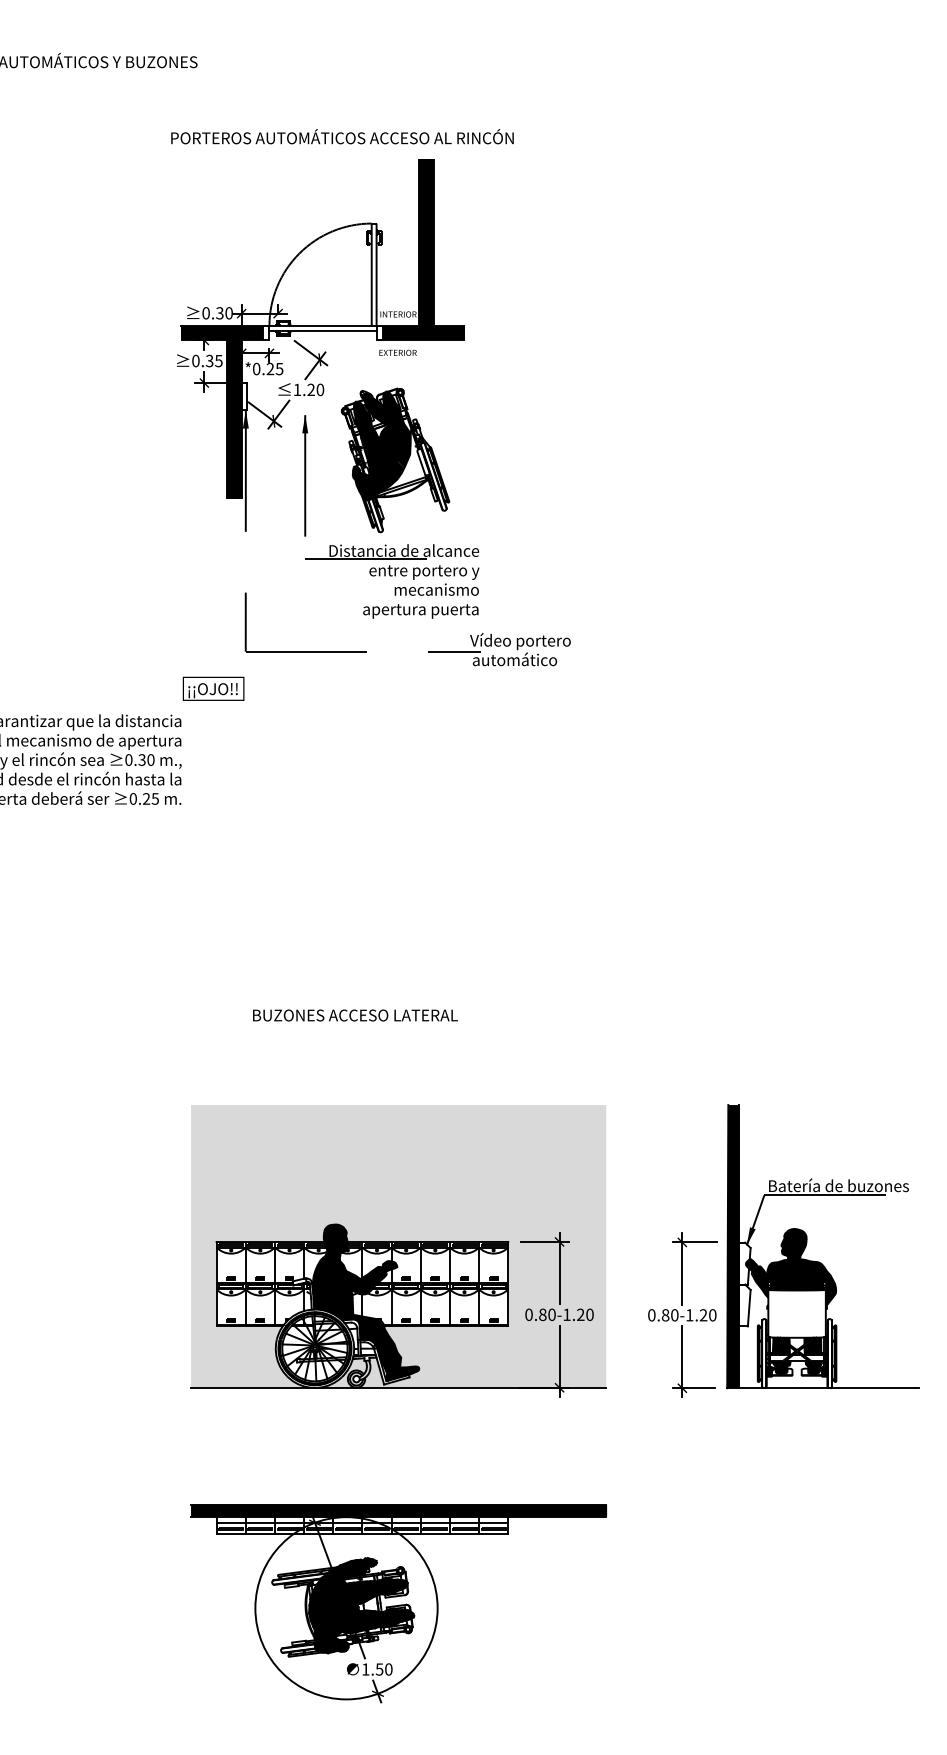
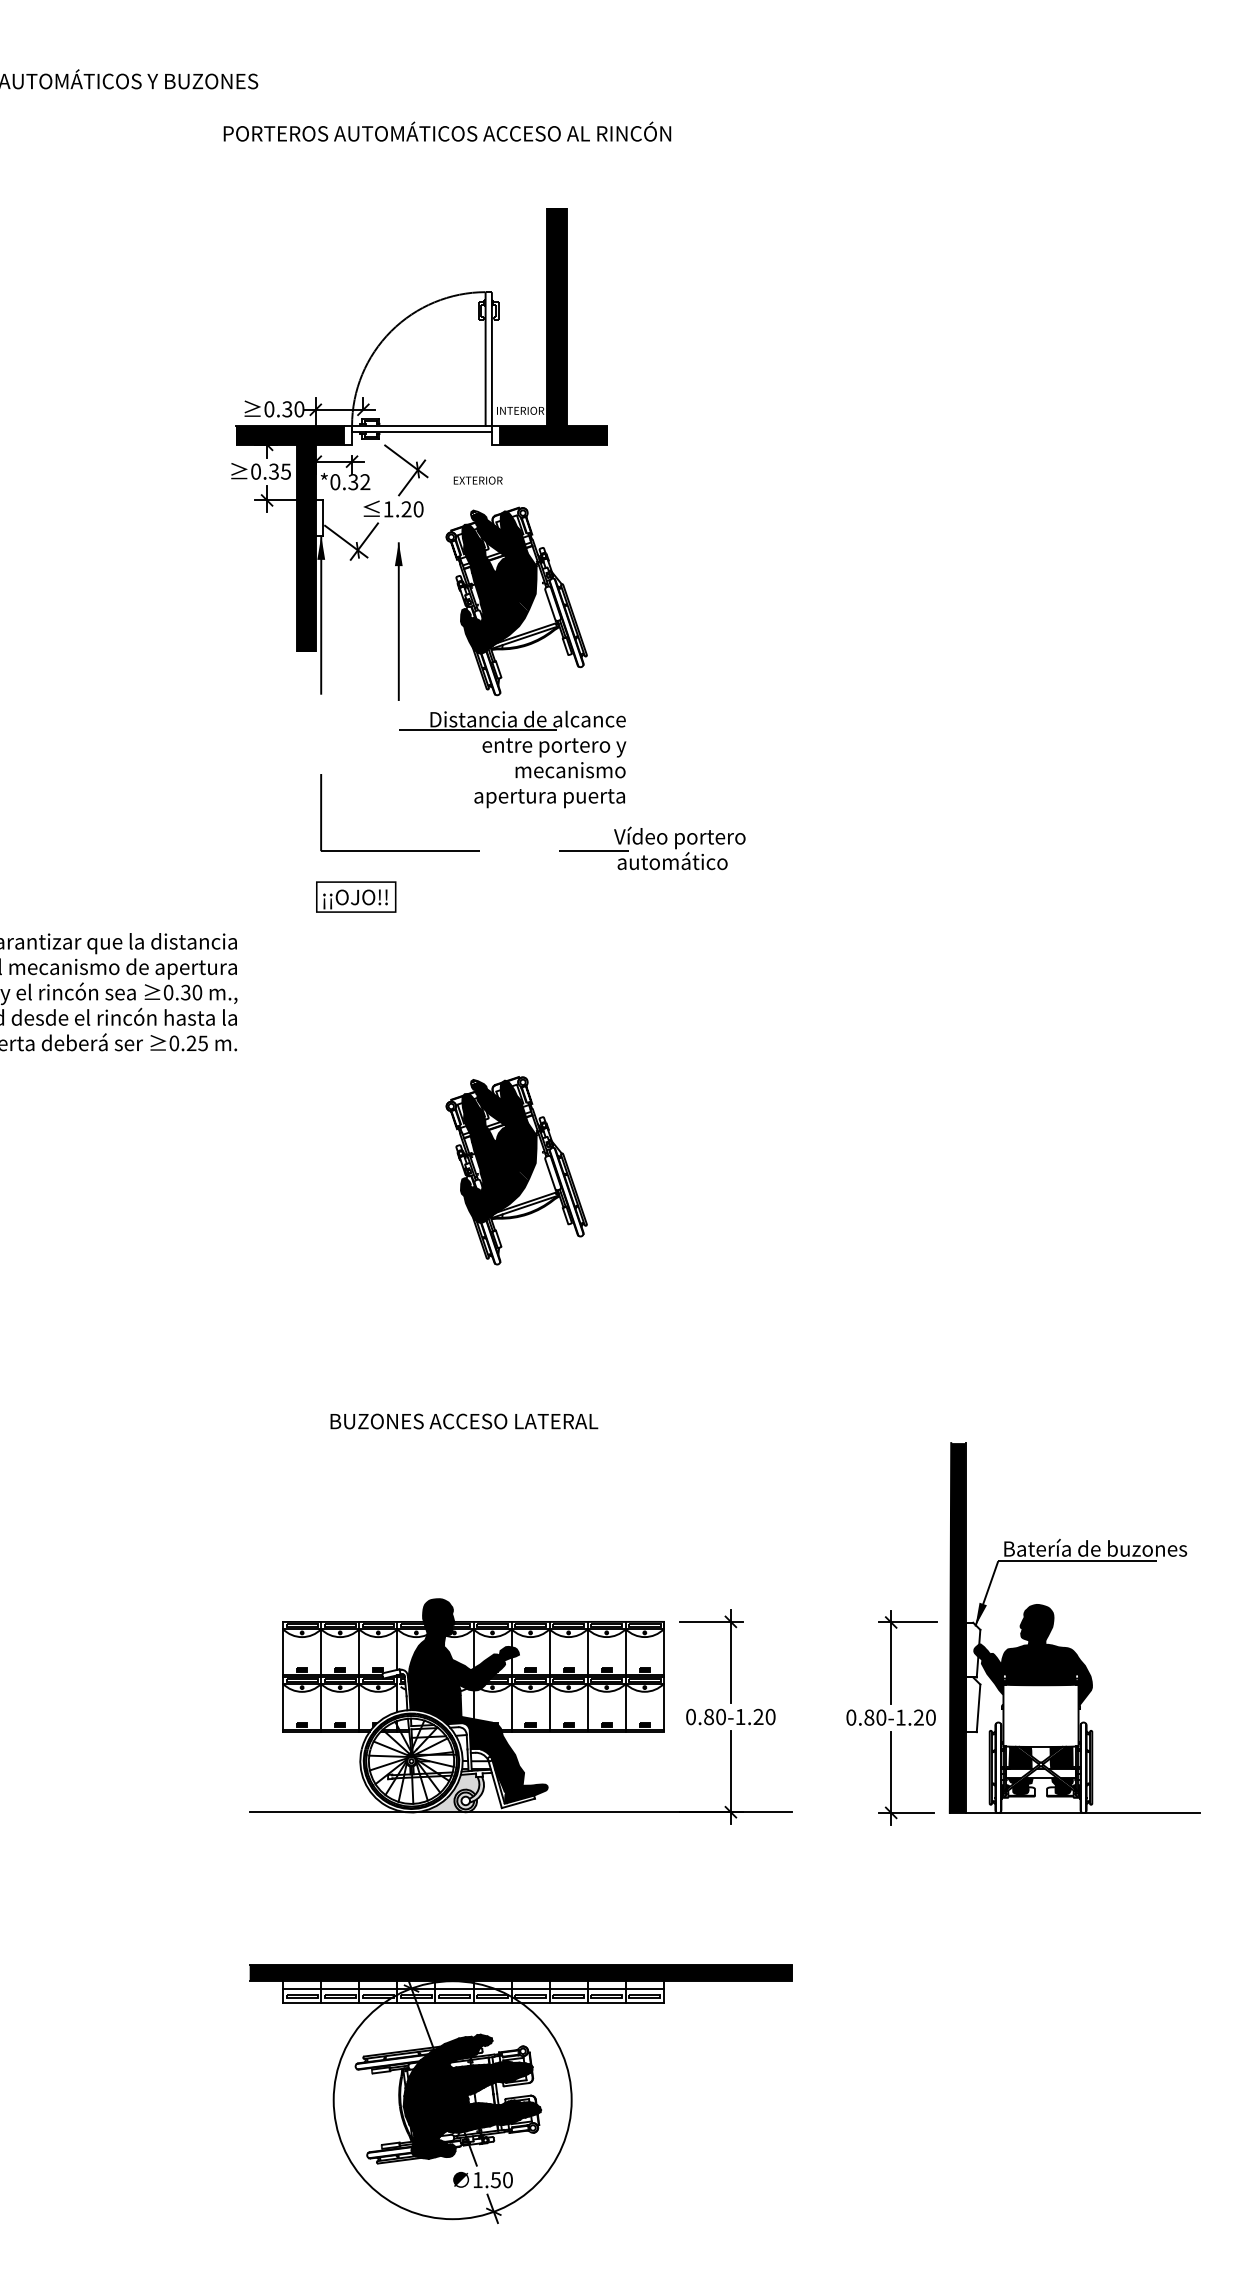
text: (342, 136) -> (447, 131), moved
text: (397, 352) -> (477, 480), moved
text: (274, 368) -> (358, 481), *0.25 -> *0.32
text: (213, 688) -> (356, 896), moved
part: (395, 896) -> (516, 1170), added
text: (355, 1015) -> (464, 1421), moved
fill: (398, 1246) -> (520, 1627), removed

